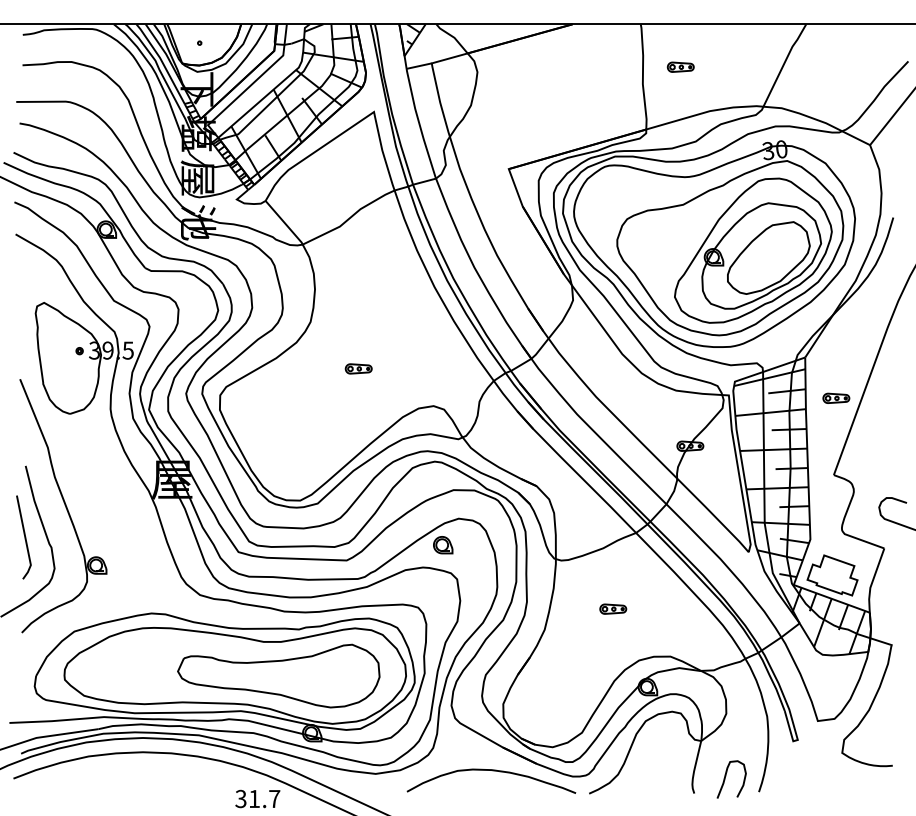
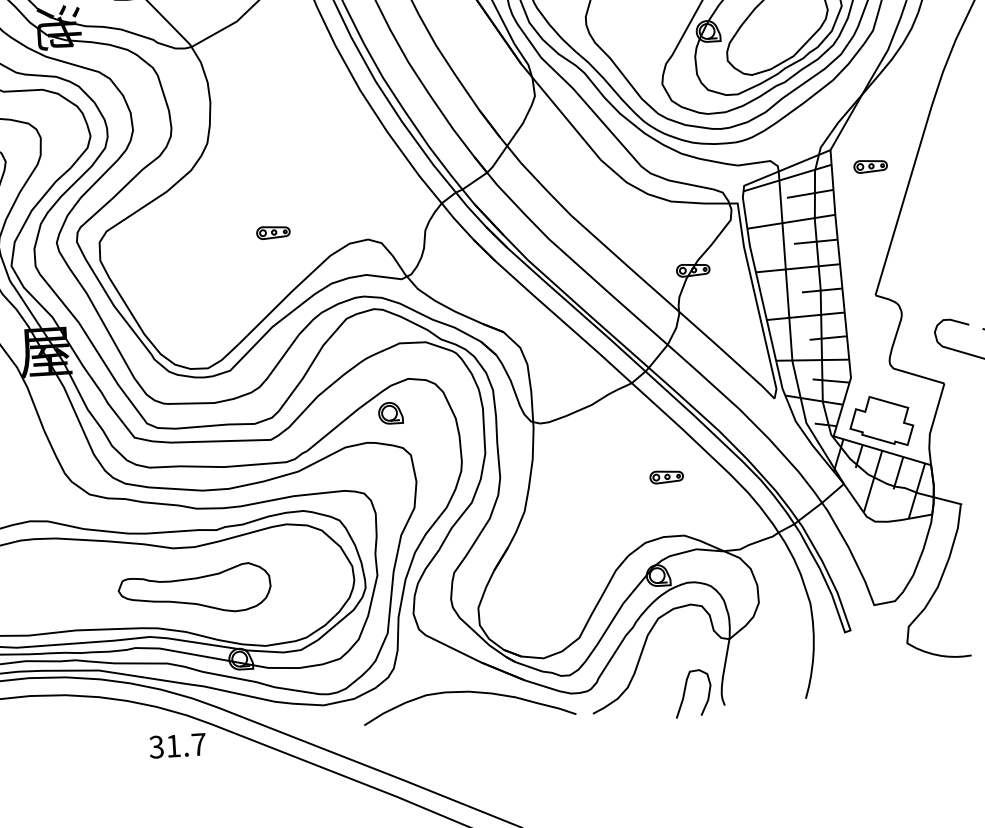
part: (358, 368) -> (273, 232), moved
part: (836, 397) -> (870, 165), moved
part: (613, 608) -> (666, 476), moved
part: (278, 675) -> (194, 589), size x0.6
curve: (726, 776) -> (686, 690), moved

